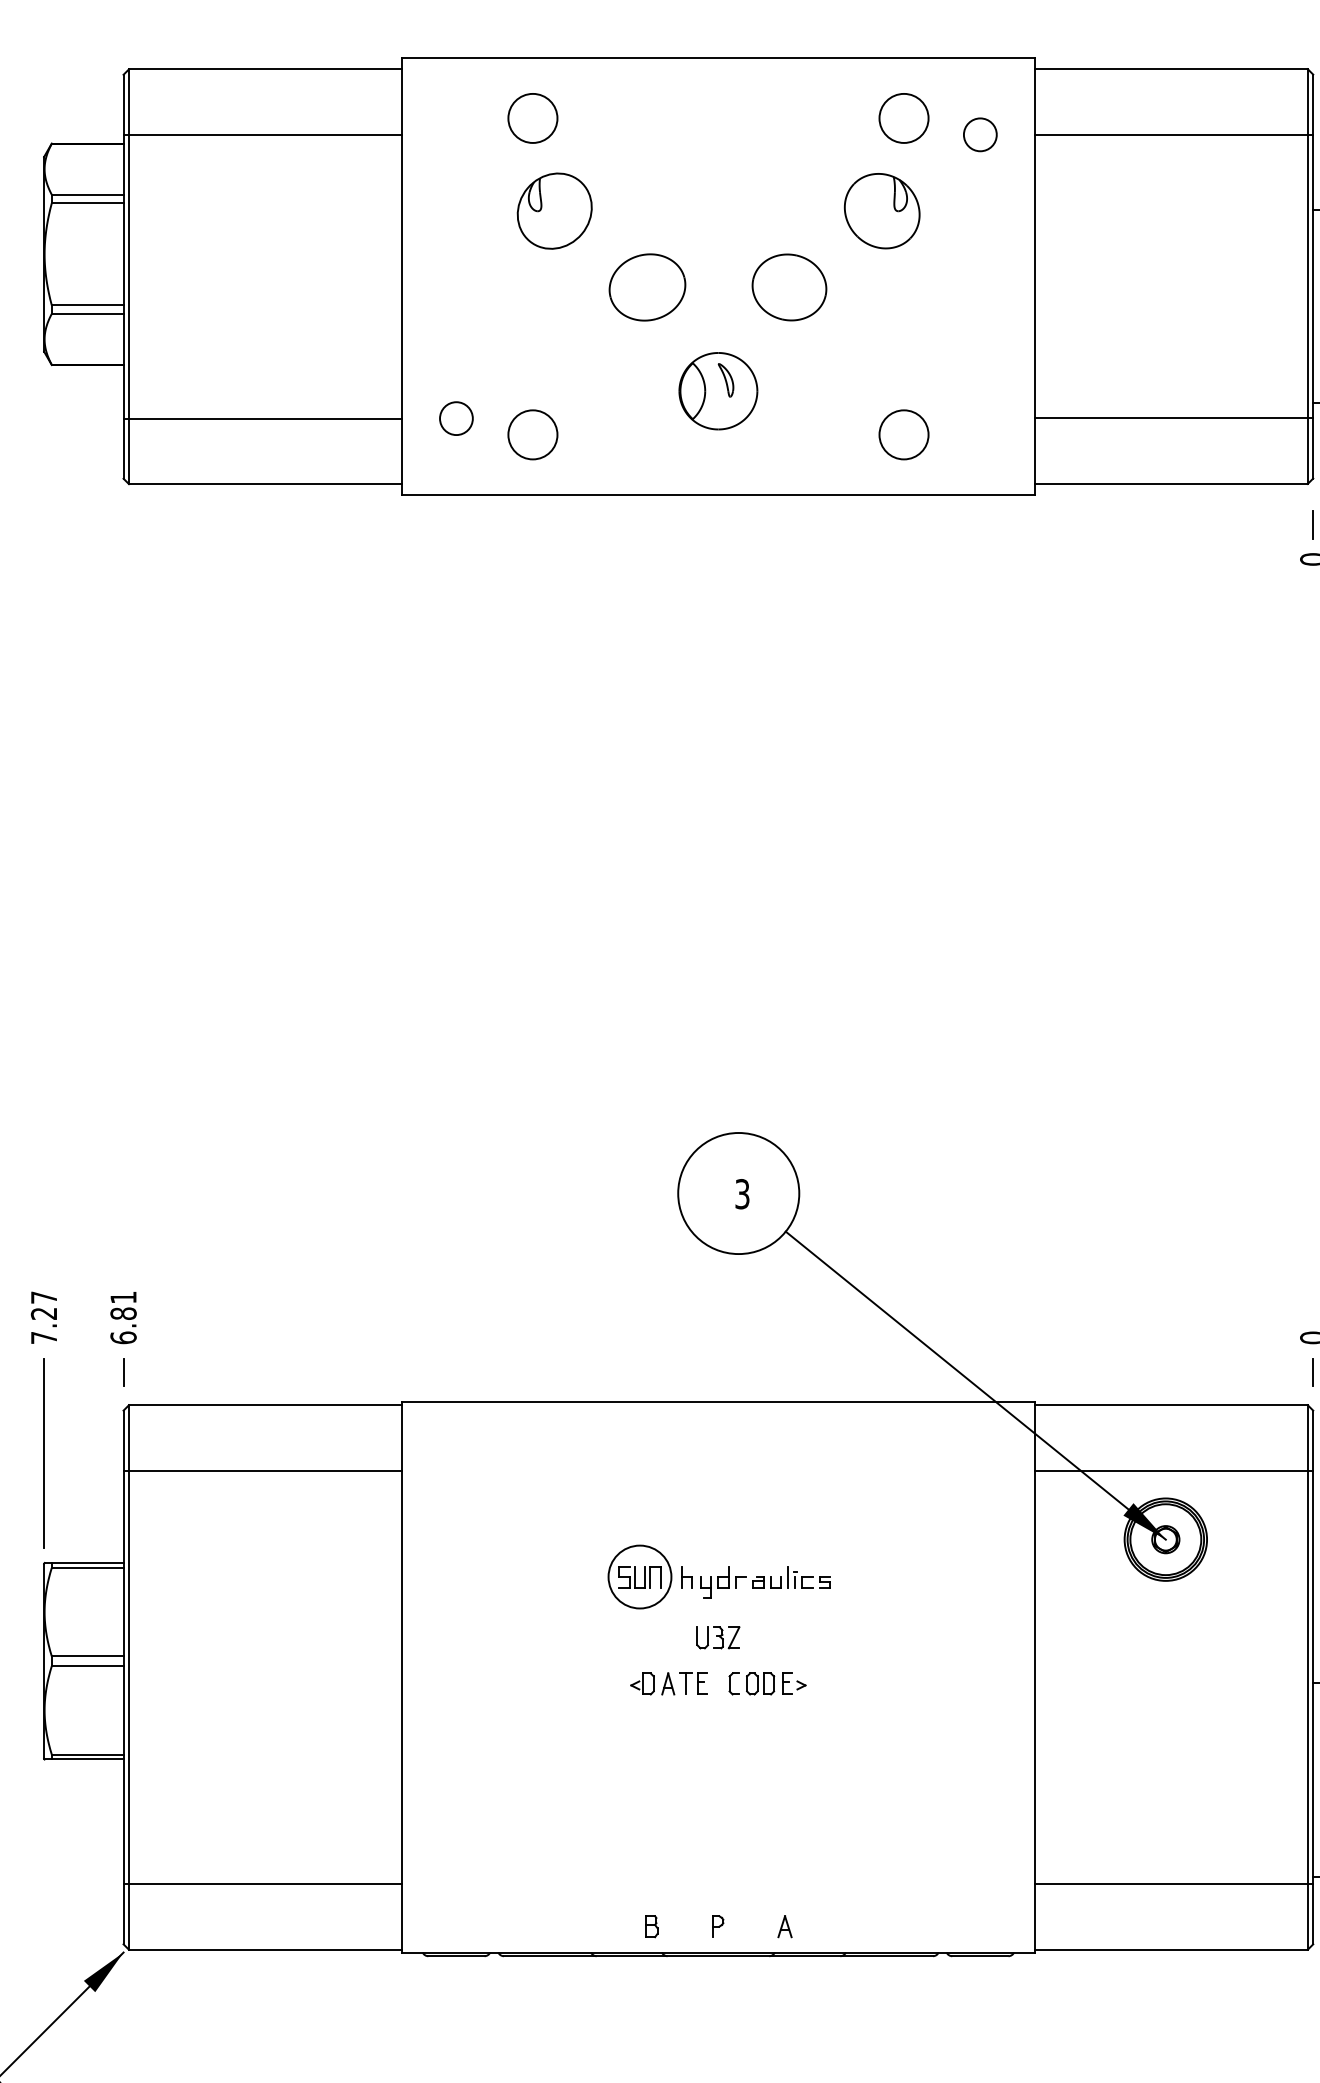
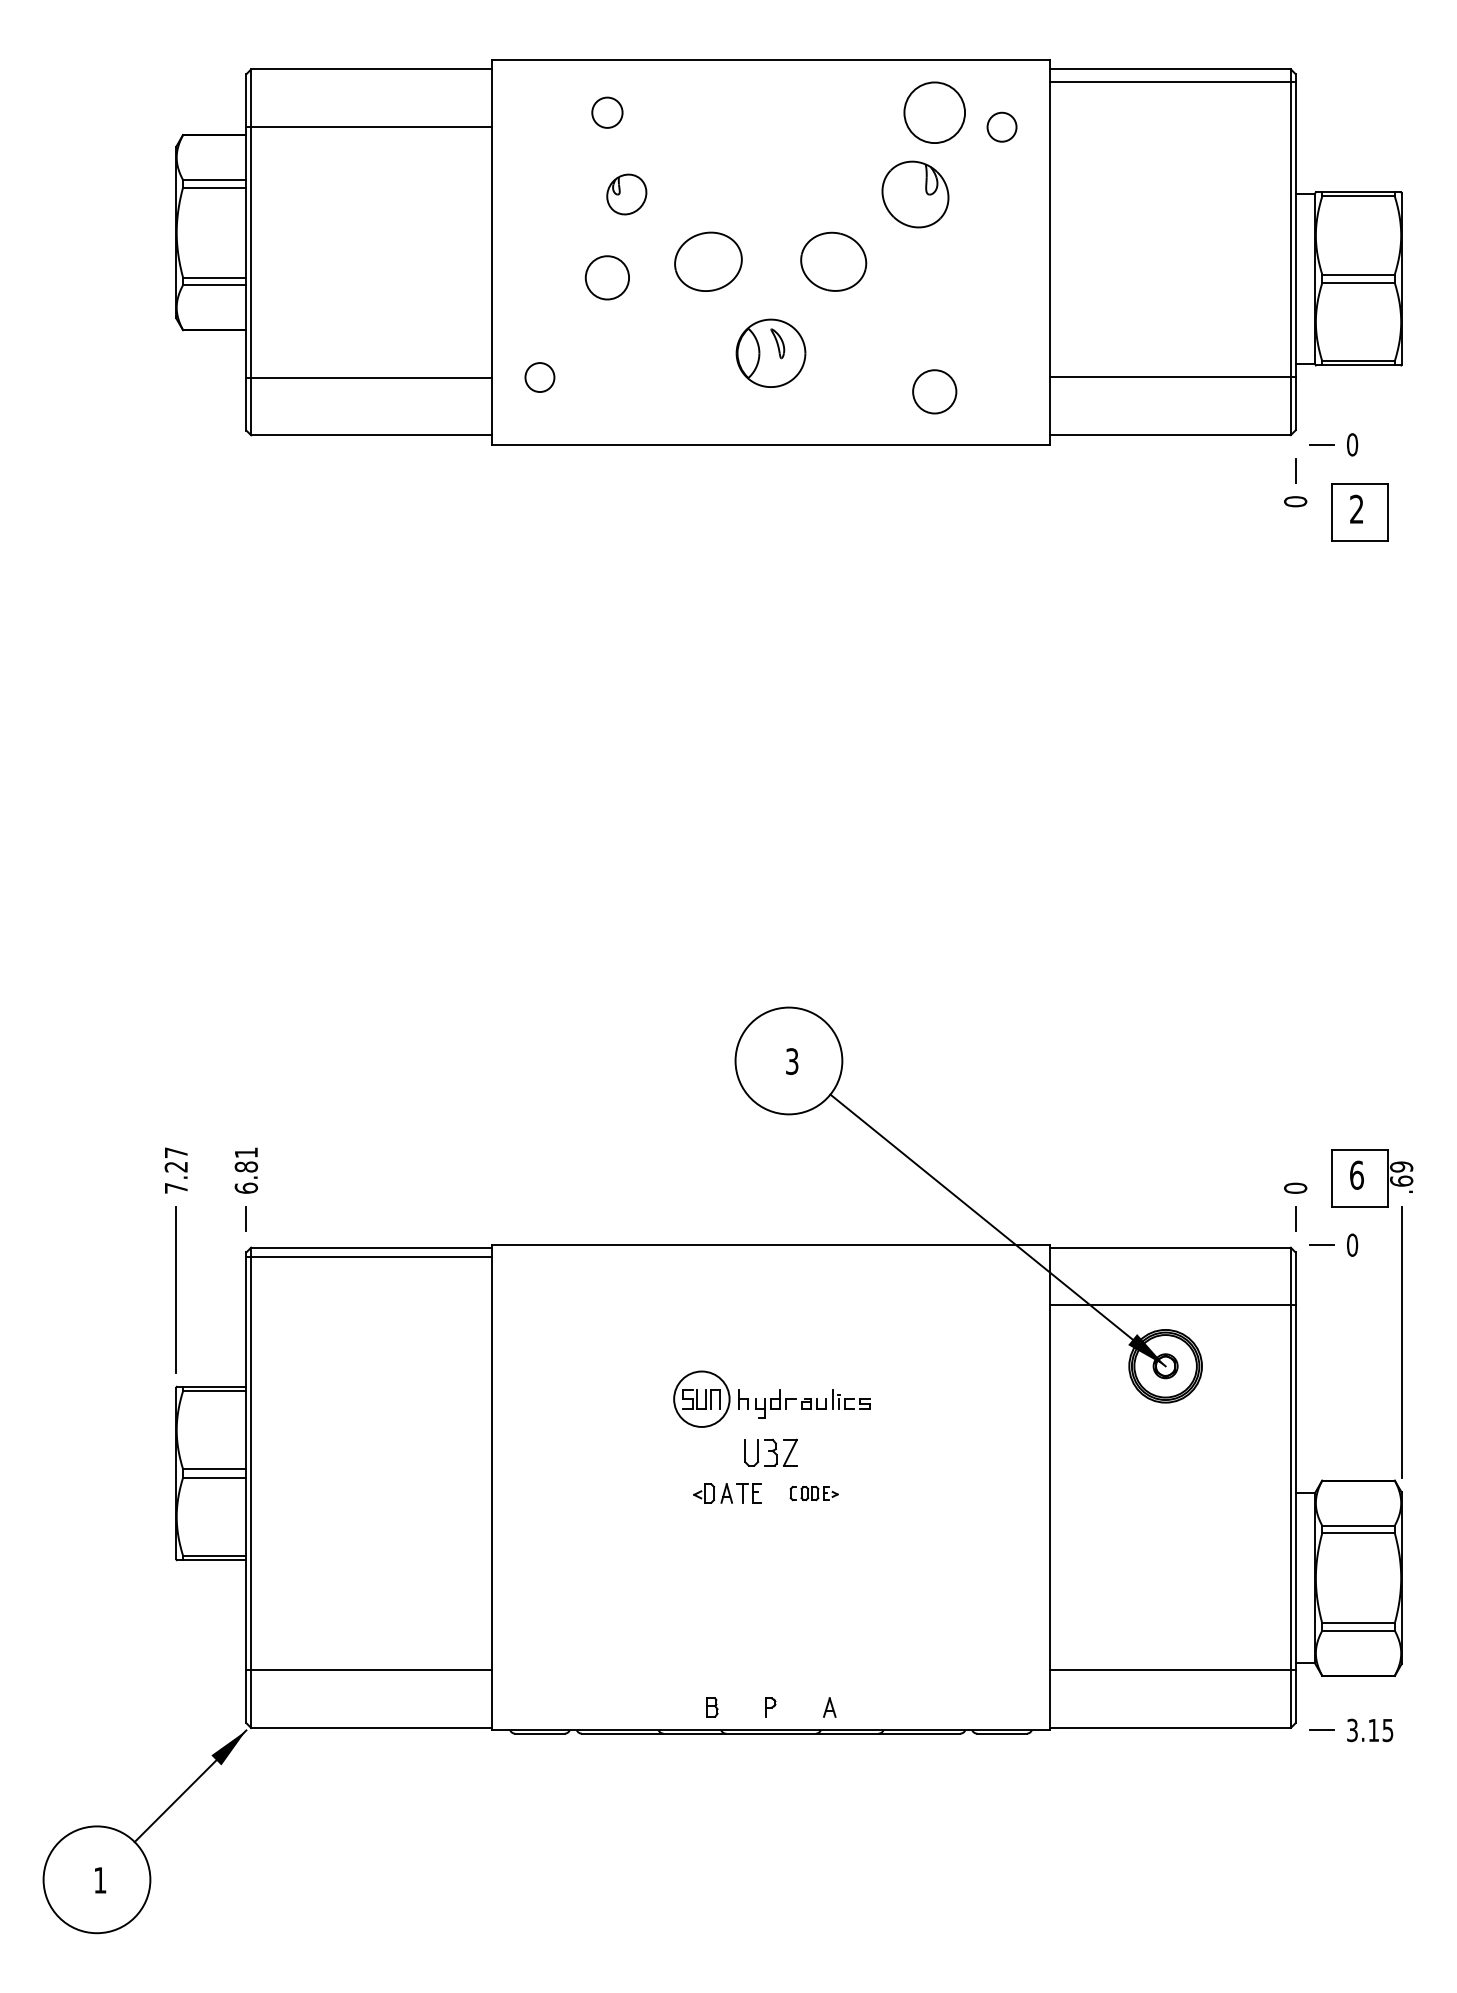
circle: (533, 118) -> (607, 112), size x0.7
circle: (903, 118) -> (934, 112), size x1.4
line: (1173, 135) -> (1172, 82), moved
part: (554, 211) -> (626, 194), size x0.6
circle: (531, 434) -> (606, 277), moved
line: (262, 1470) -> (368, 1257), moved
part: (717, 1637) -> (770, 1452), size x1.4
part: (766, 1683) -> (813, 1493), size x0.7

